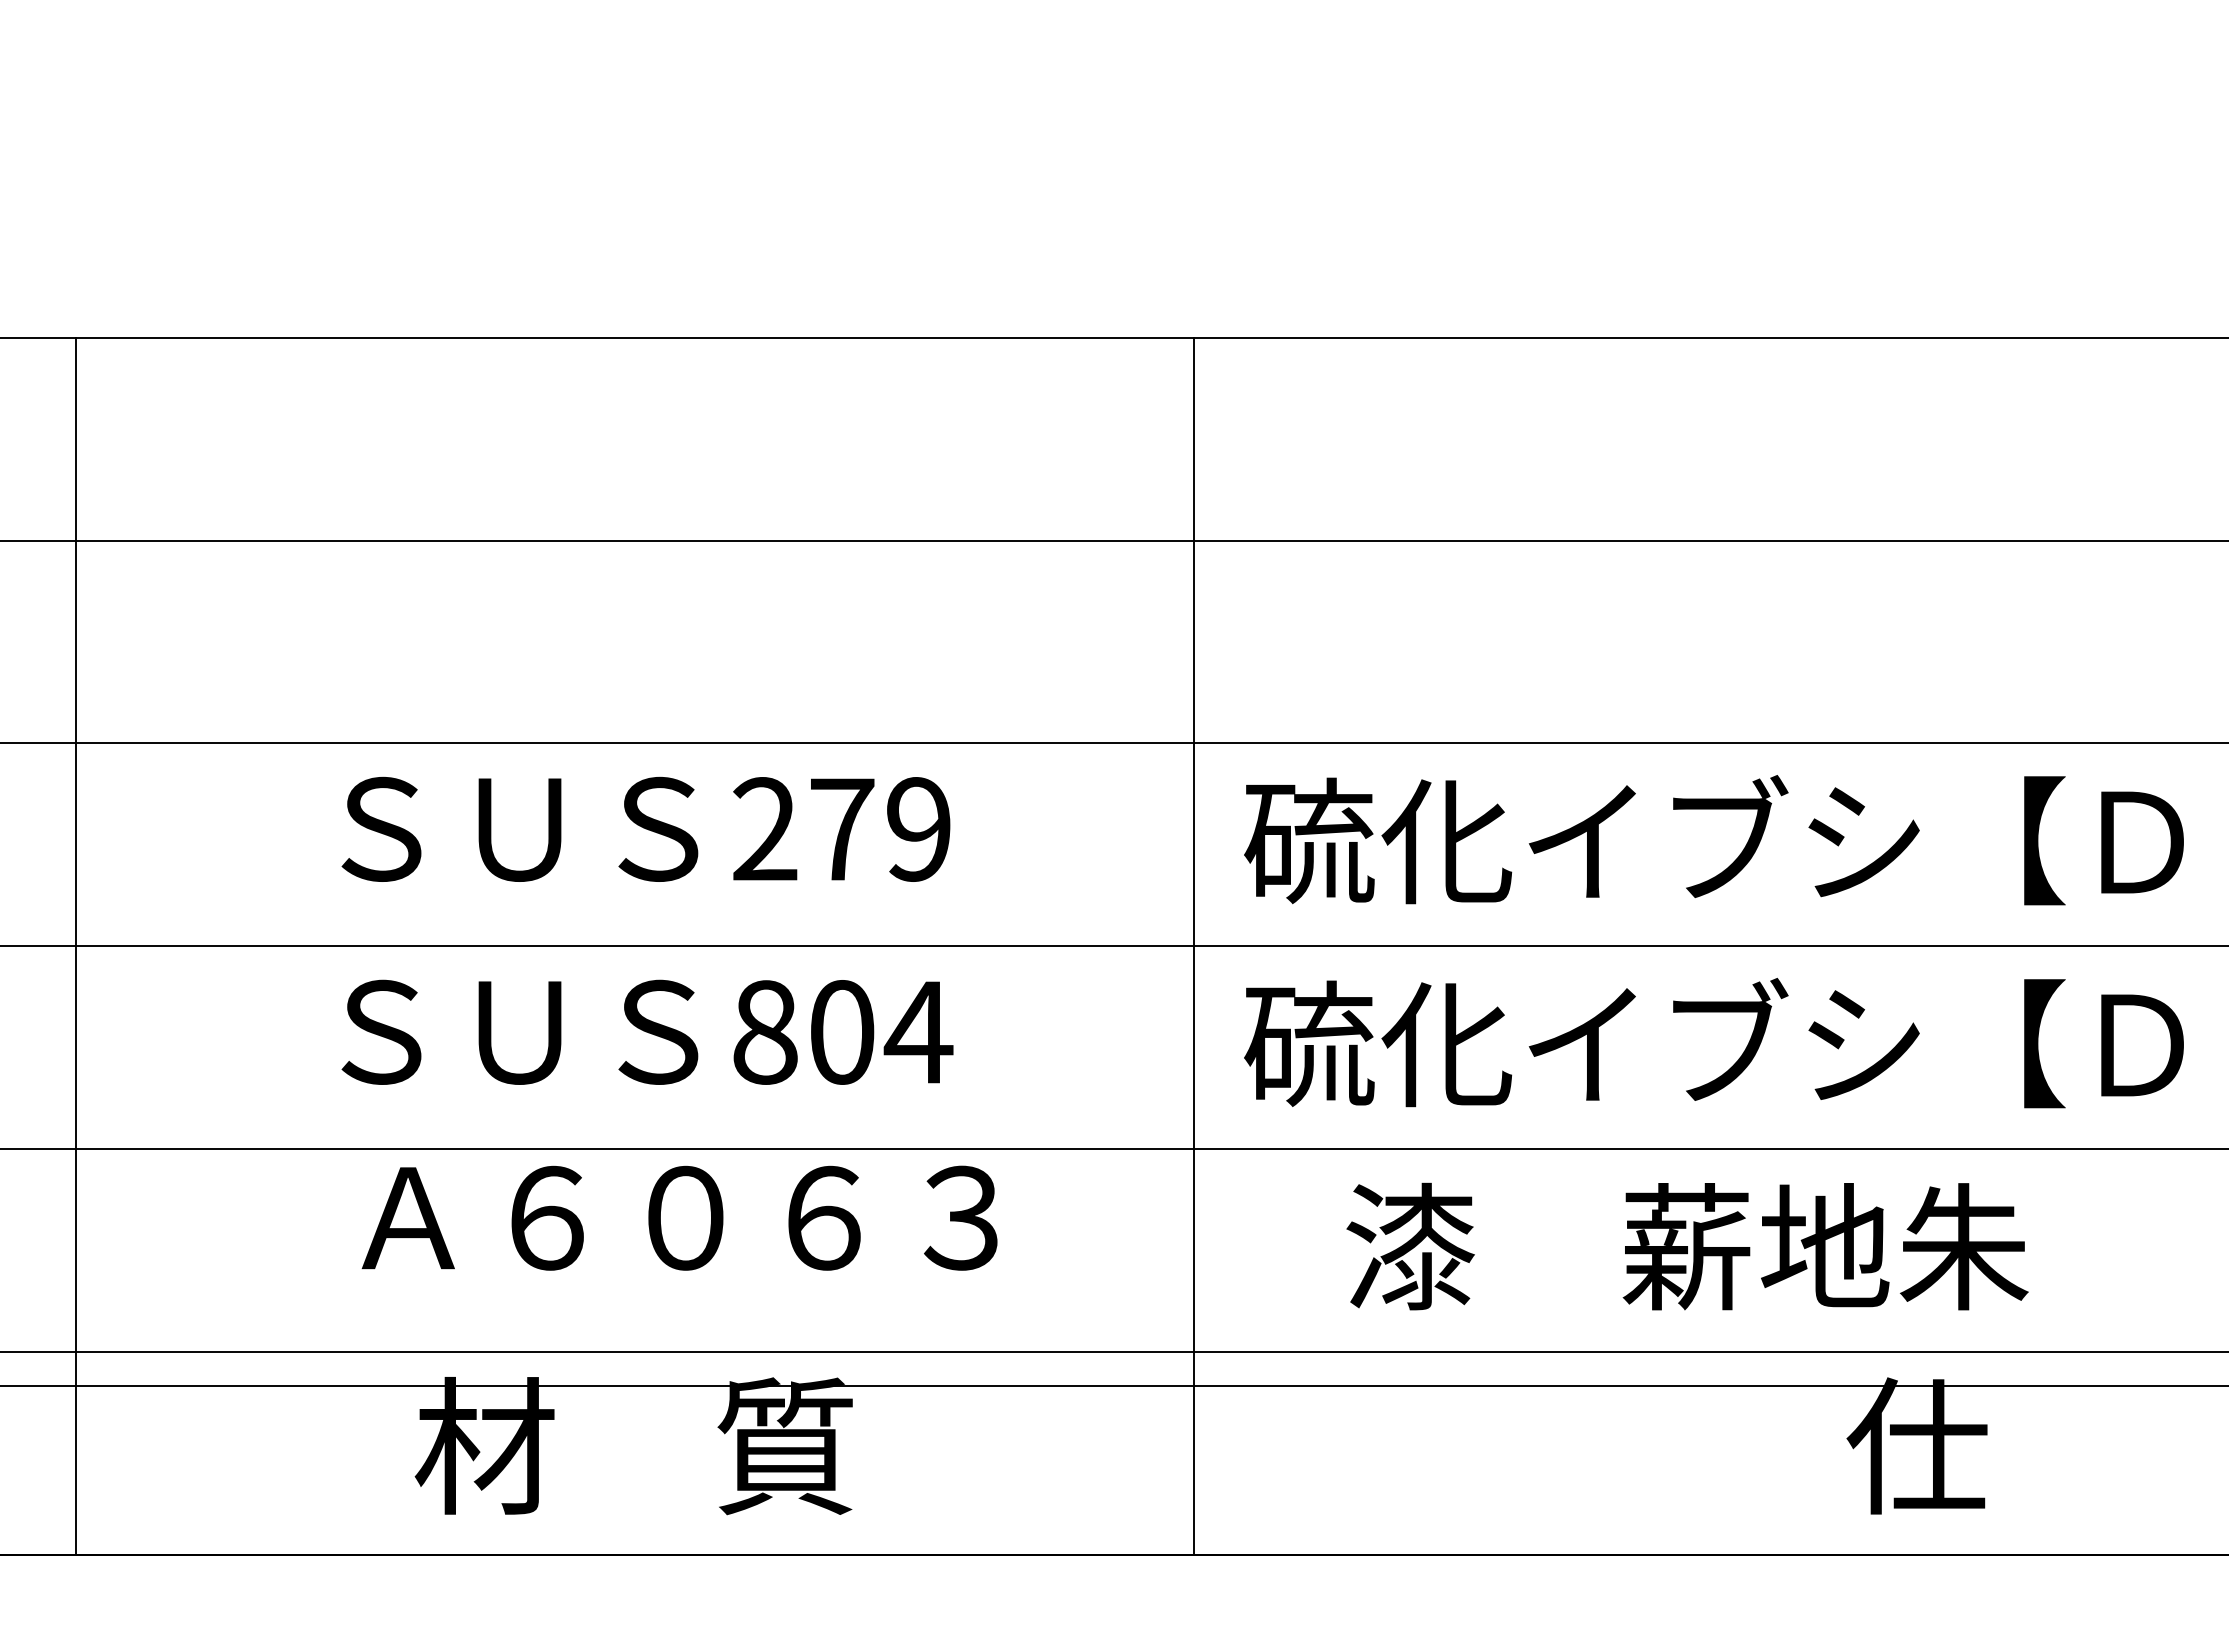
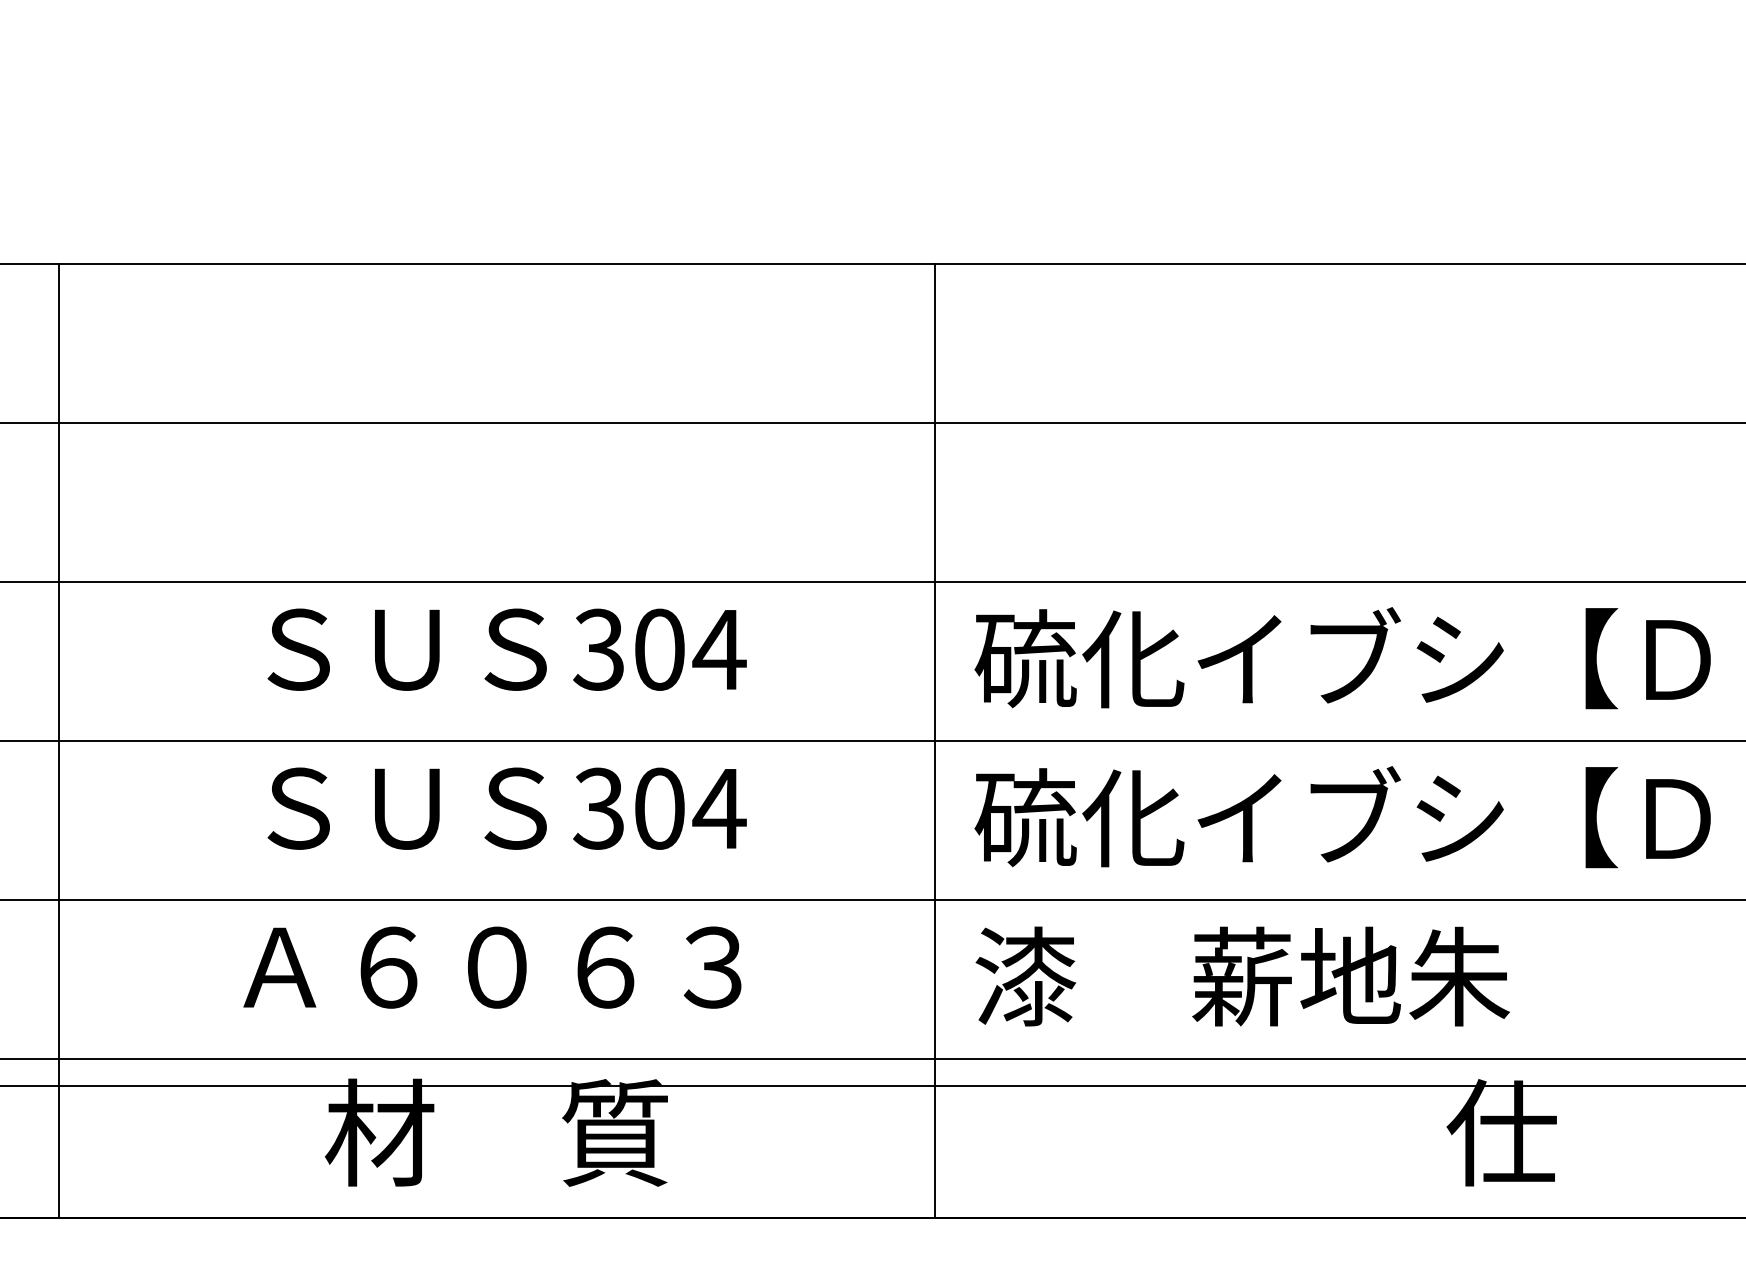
text: (842, 829) -> (659, 649), 279 -> 304
text: (764, 1032) -> (598, 808), 804 -> 304
text: (679, 1217) -> (492, 967), moved
text: (1687, 1246) -> (1242, 976), moved

